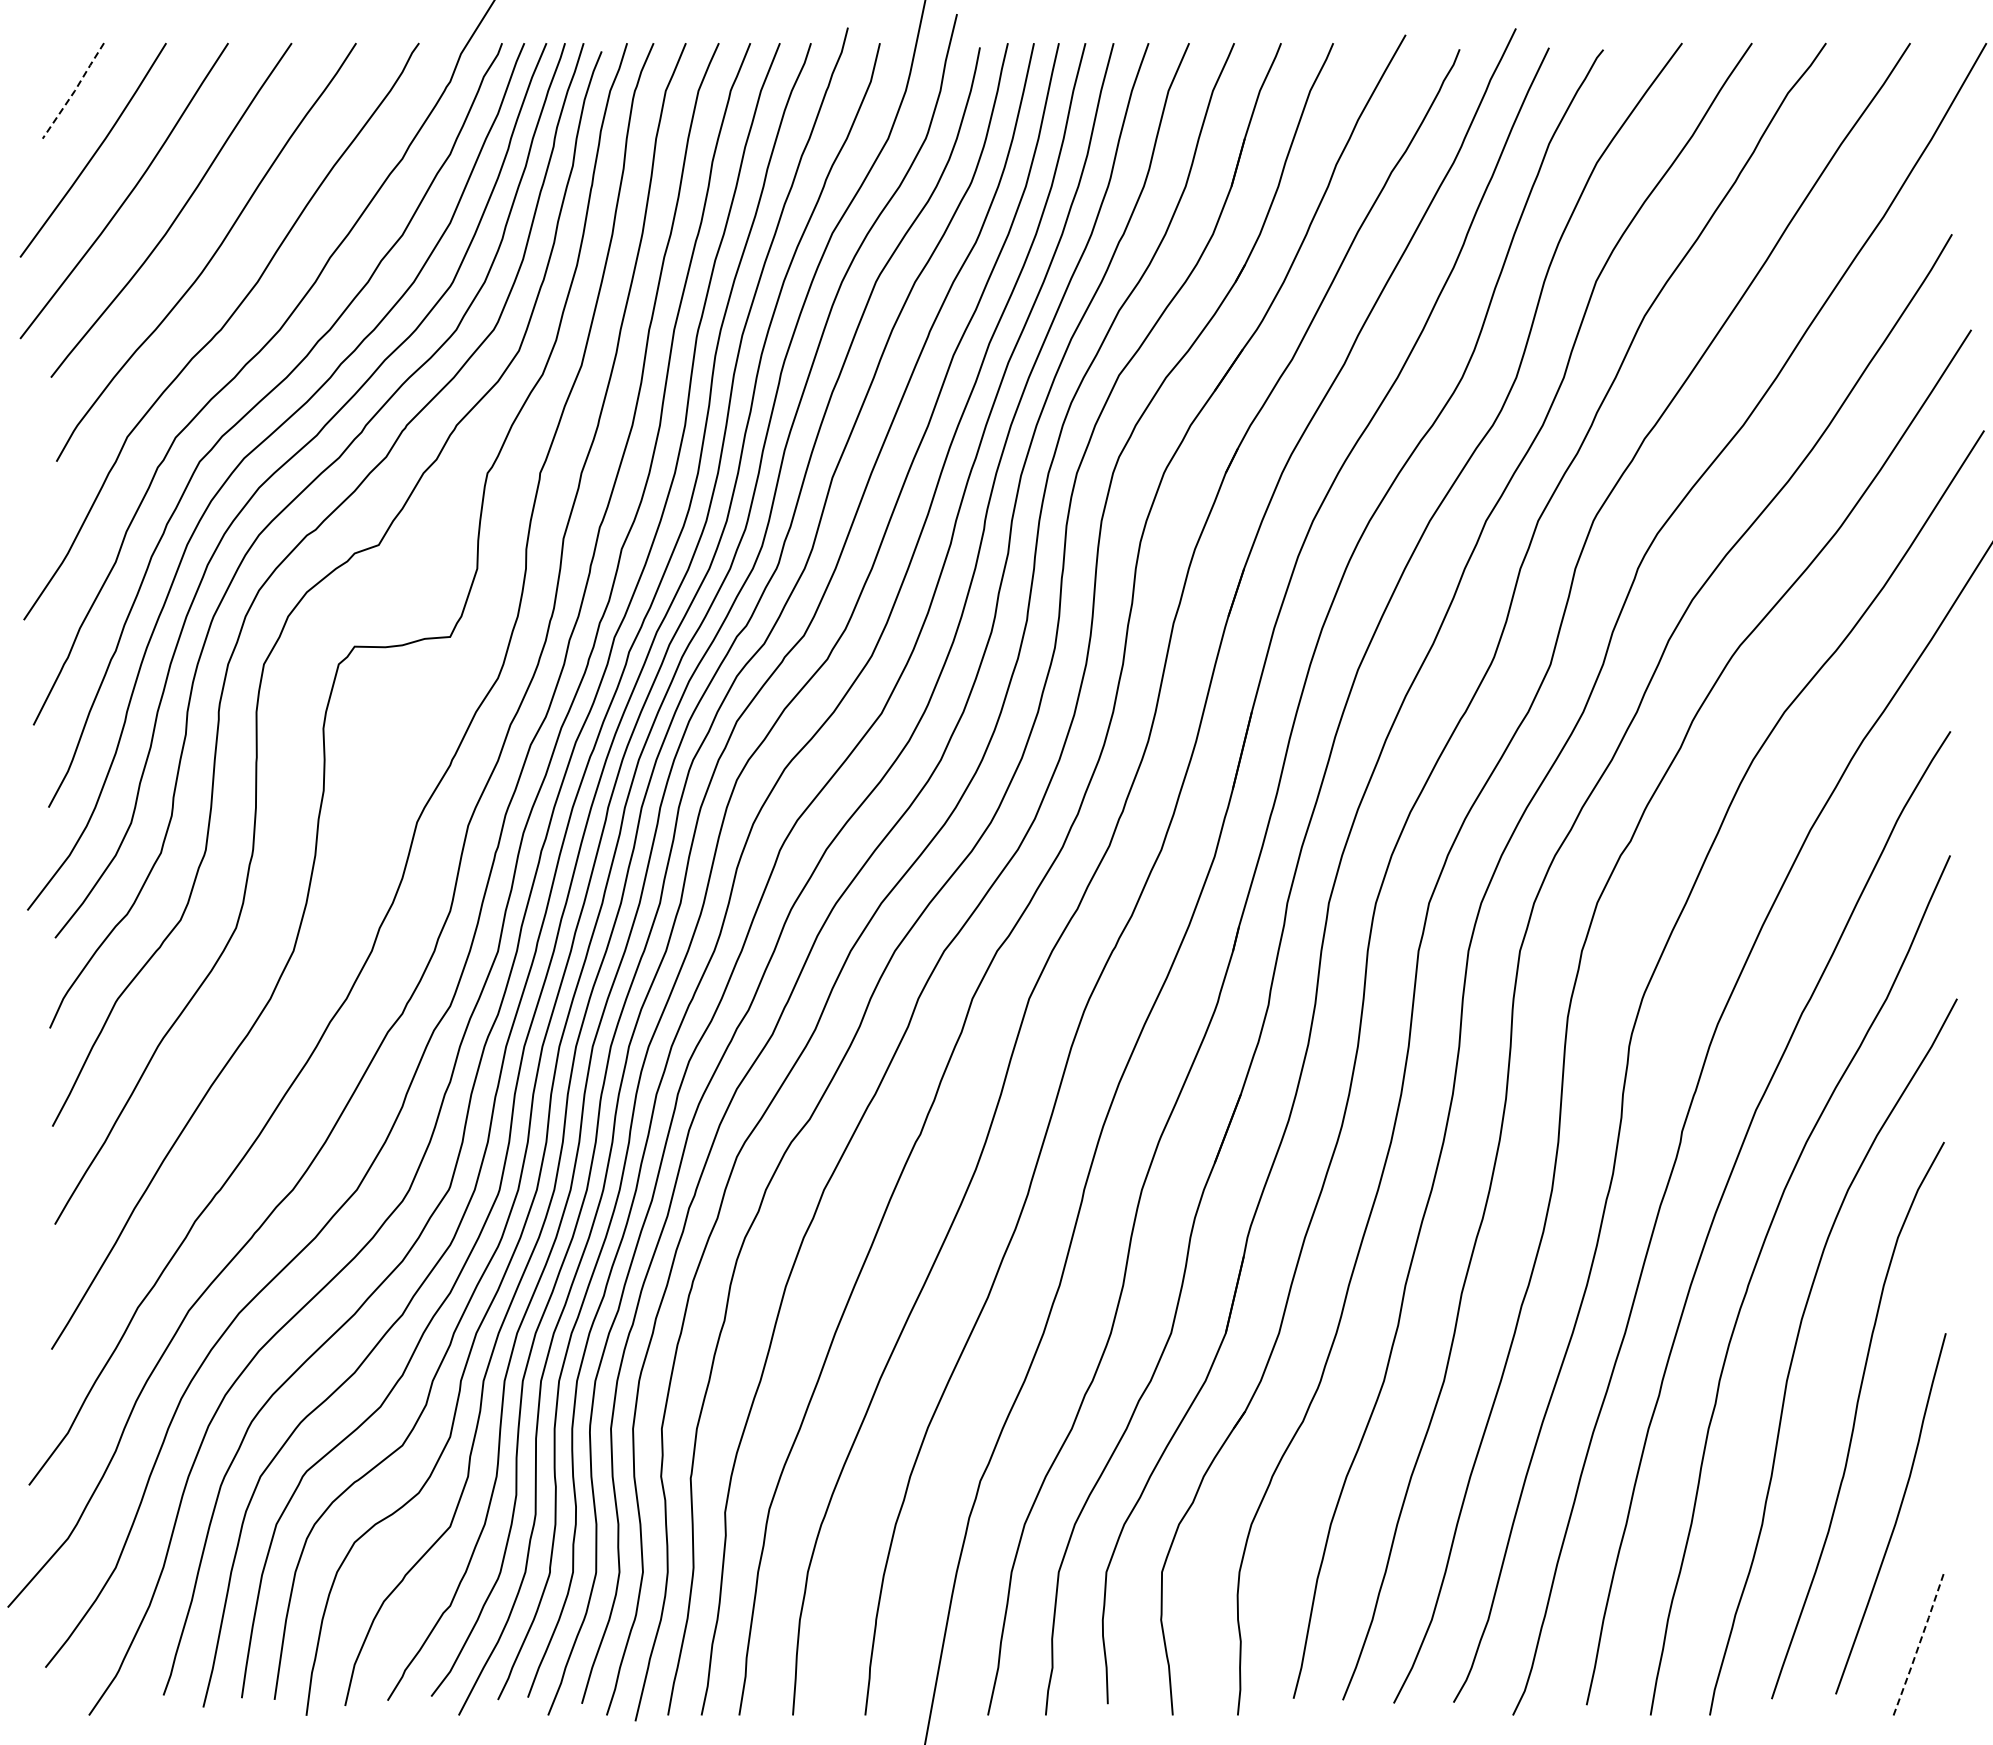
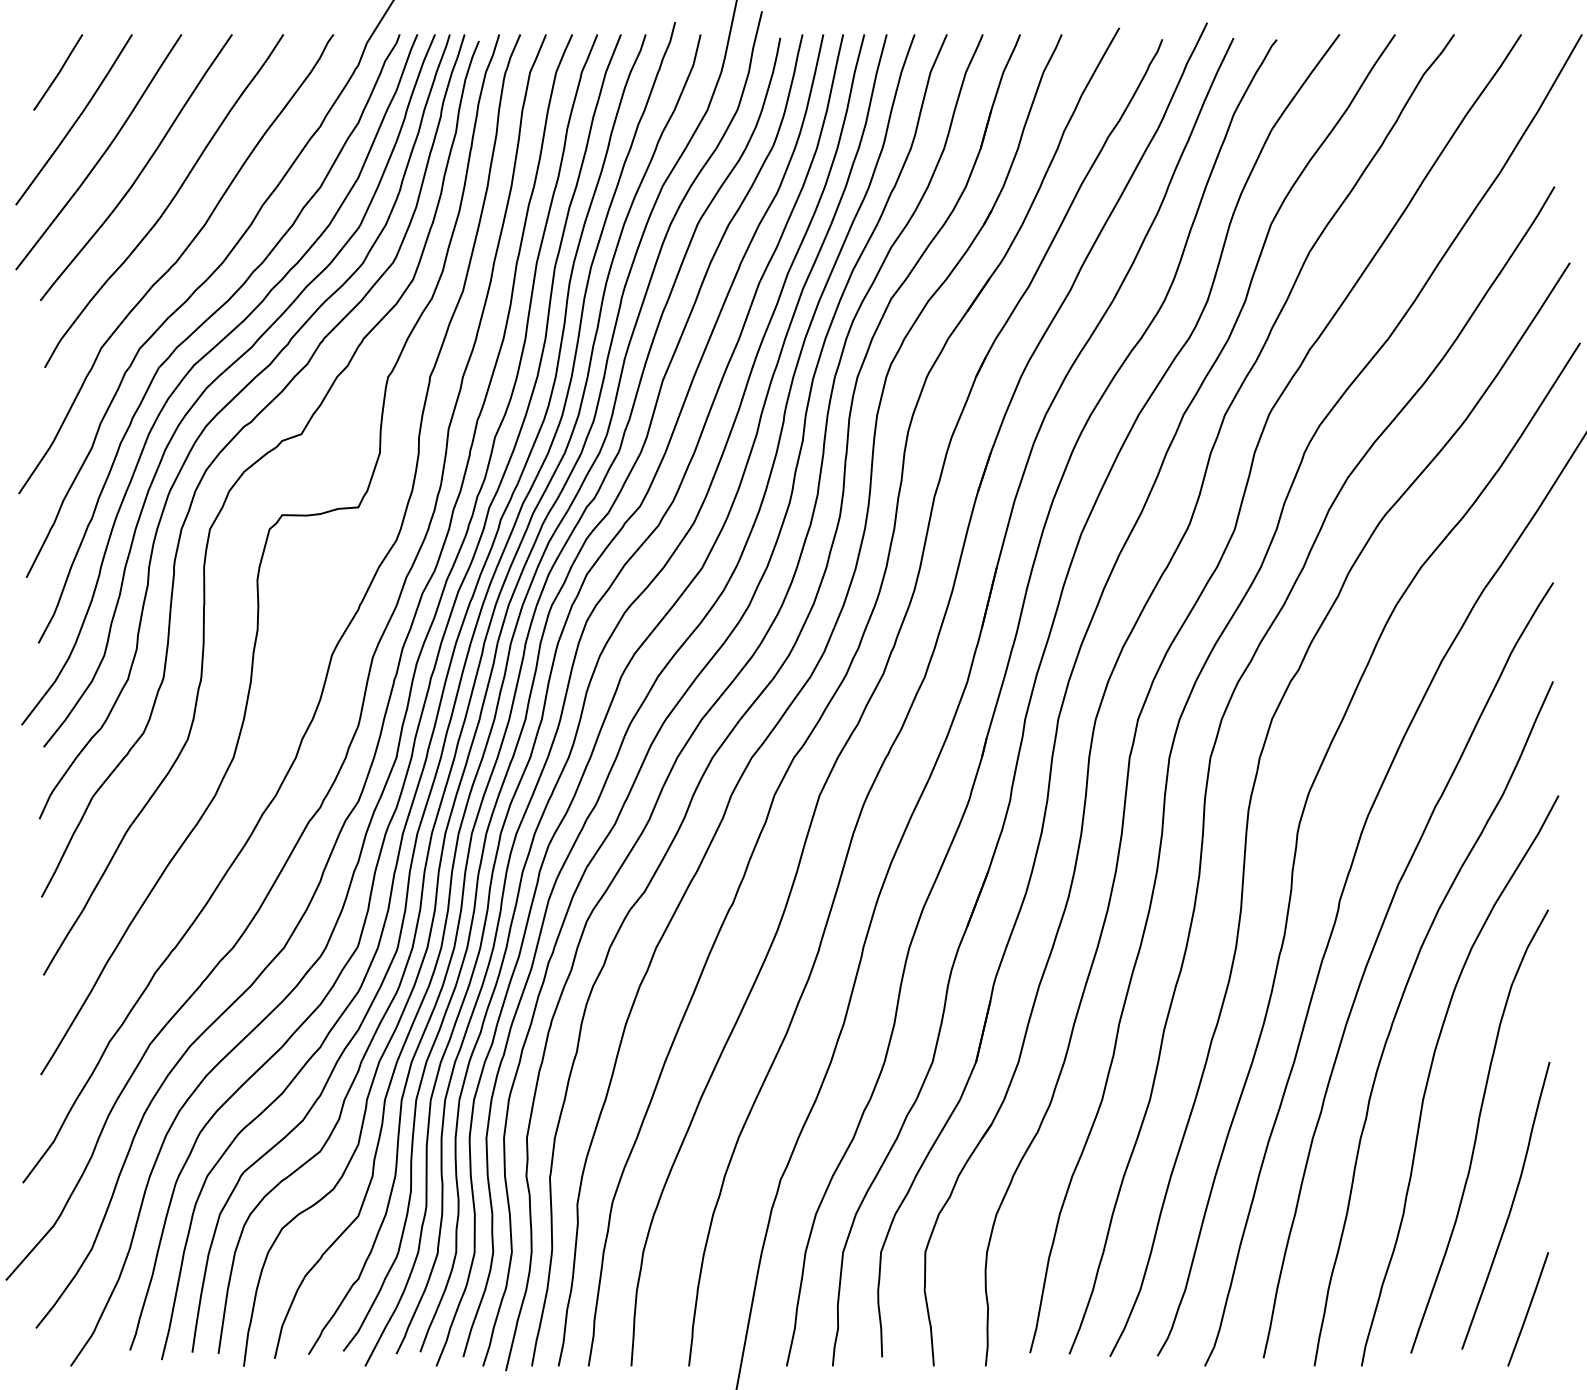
line: (74, 90) -> (59, 72), dashed -> solid
line: (1919, 1643) -> (1528, 1309), dashed -> solid

